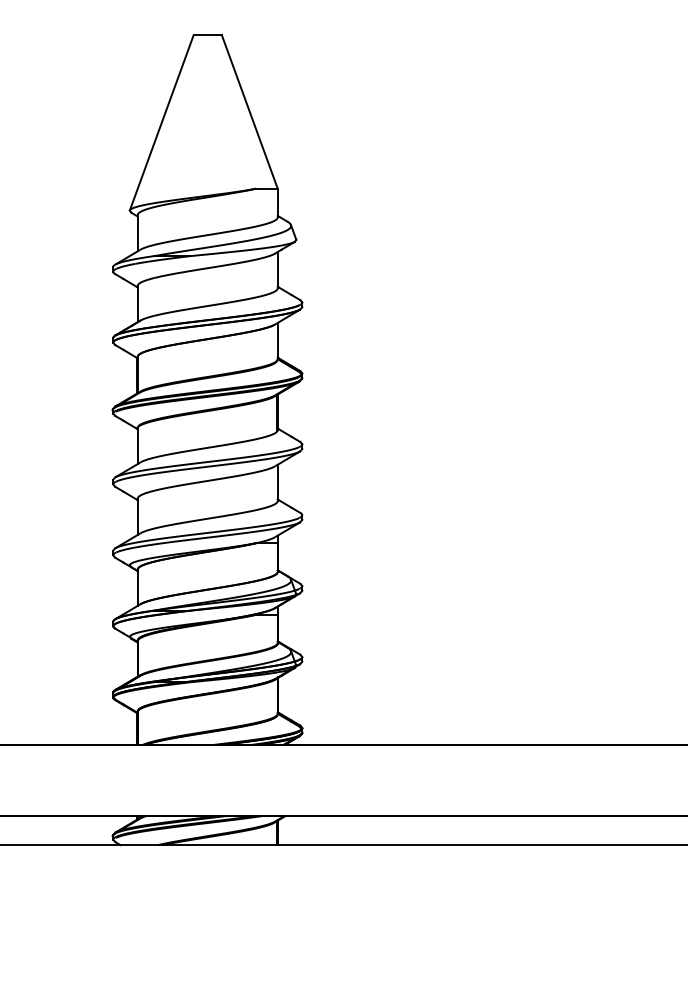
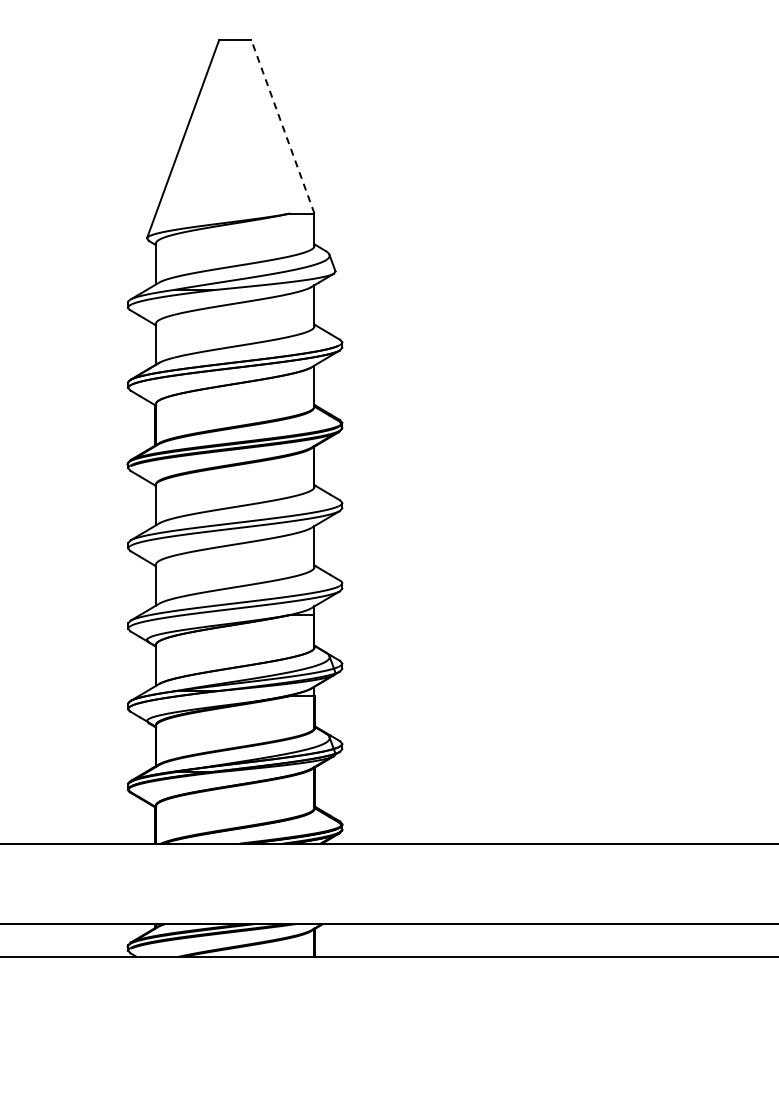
line: (249, 111) -> (282, 126), solid -> dashed

